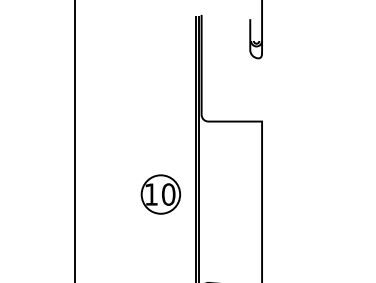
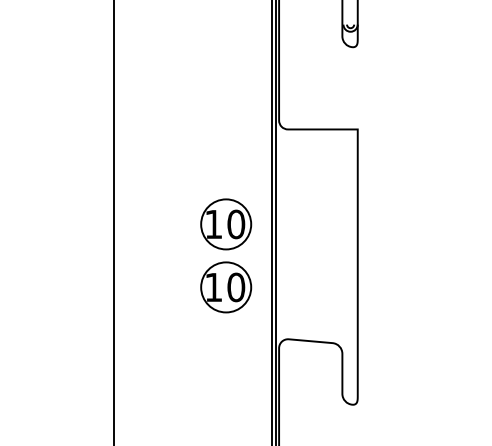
part: (161, 243) -> (226, 287), added

